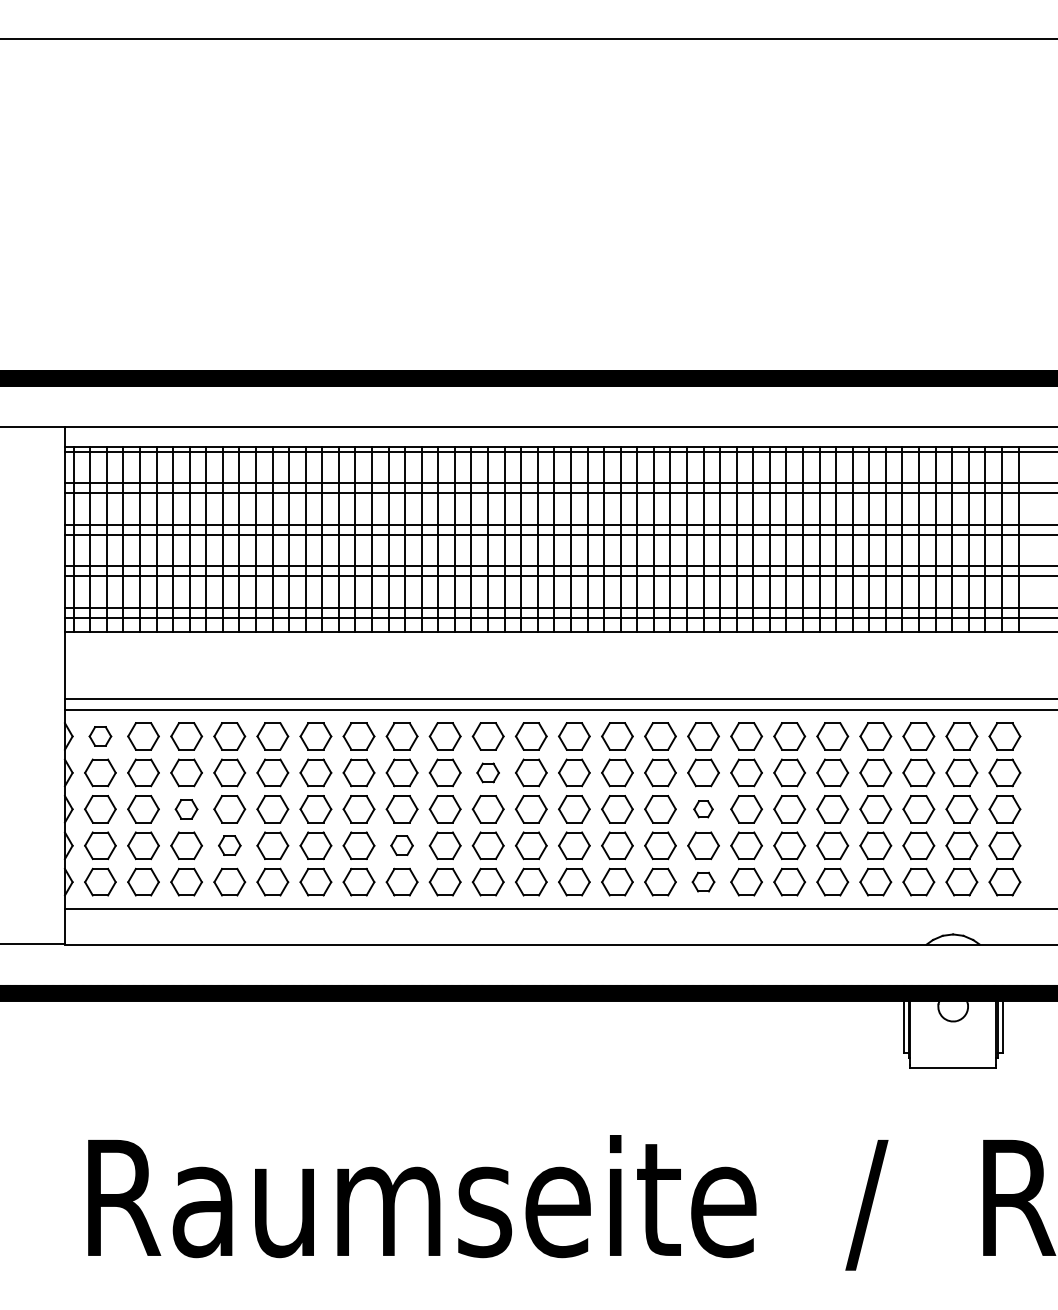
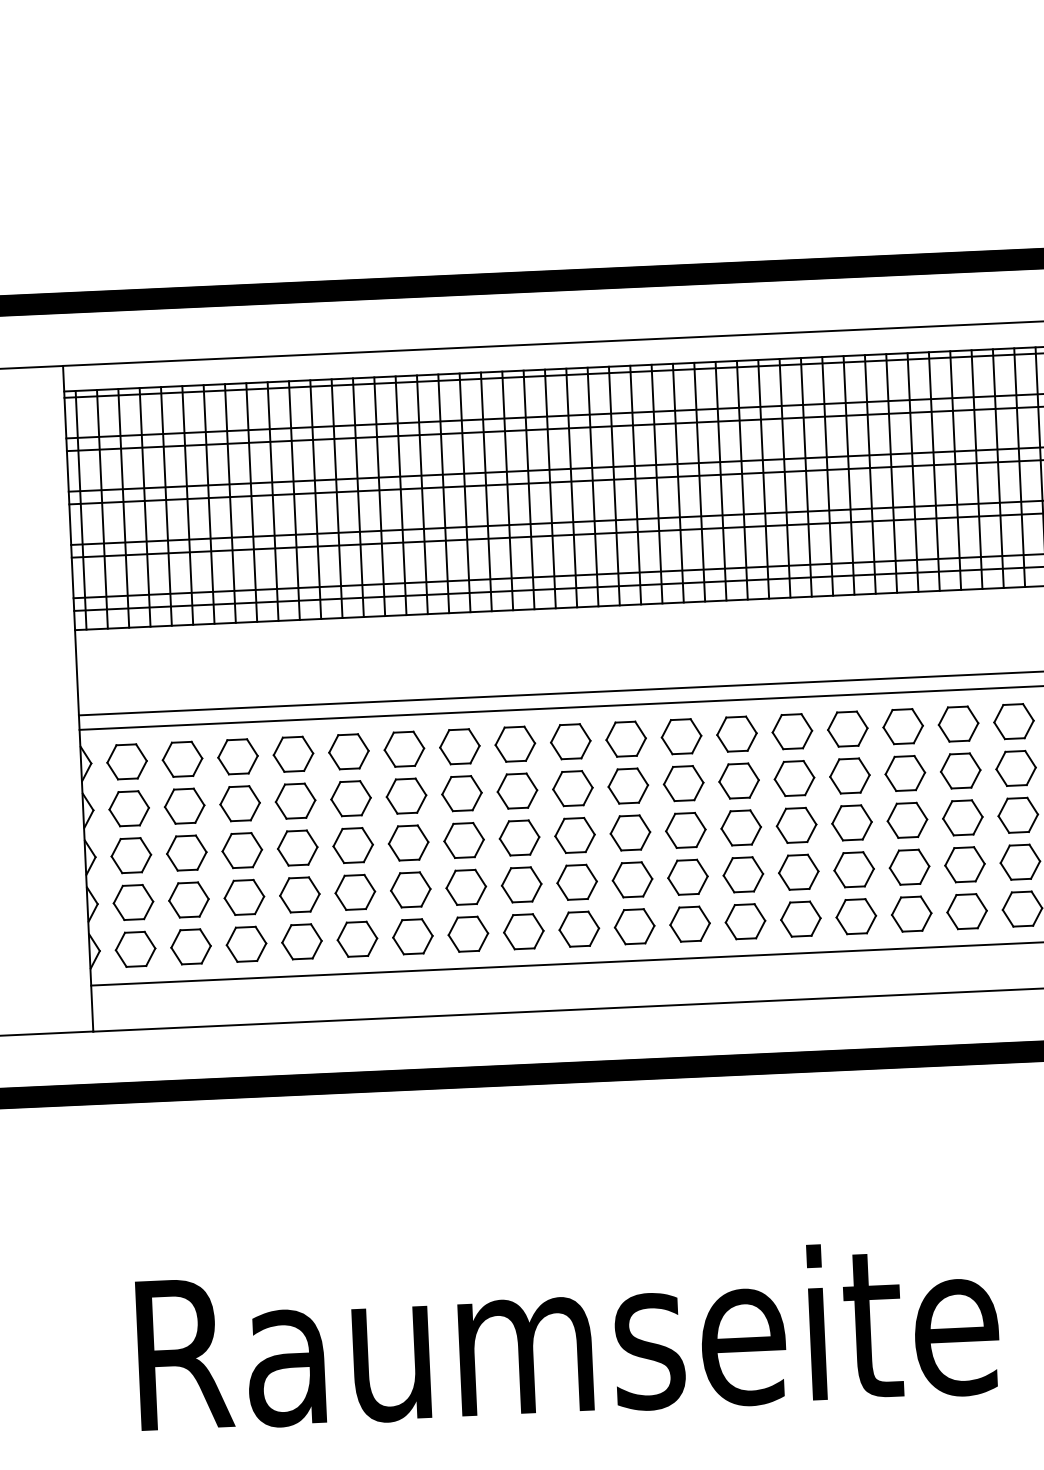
part: (100, 736) -> (127, 761), size x1.43
part: (487, 772) -> (627, 785), size x1.43
part: (186, 809) -> (242, 850), size x1.43
part: (703, 809) -> (907, 820), size x1.67
part: (229, 845) -> (299, 894), size x1.43
part: (401, 845) -> (520, 884), size x1.43
part: (703, 881) -> (911, 913), size x1.43

